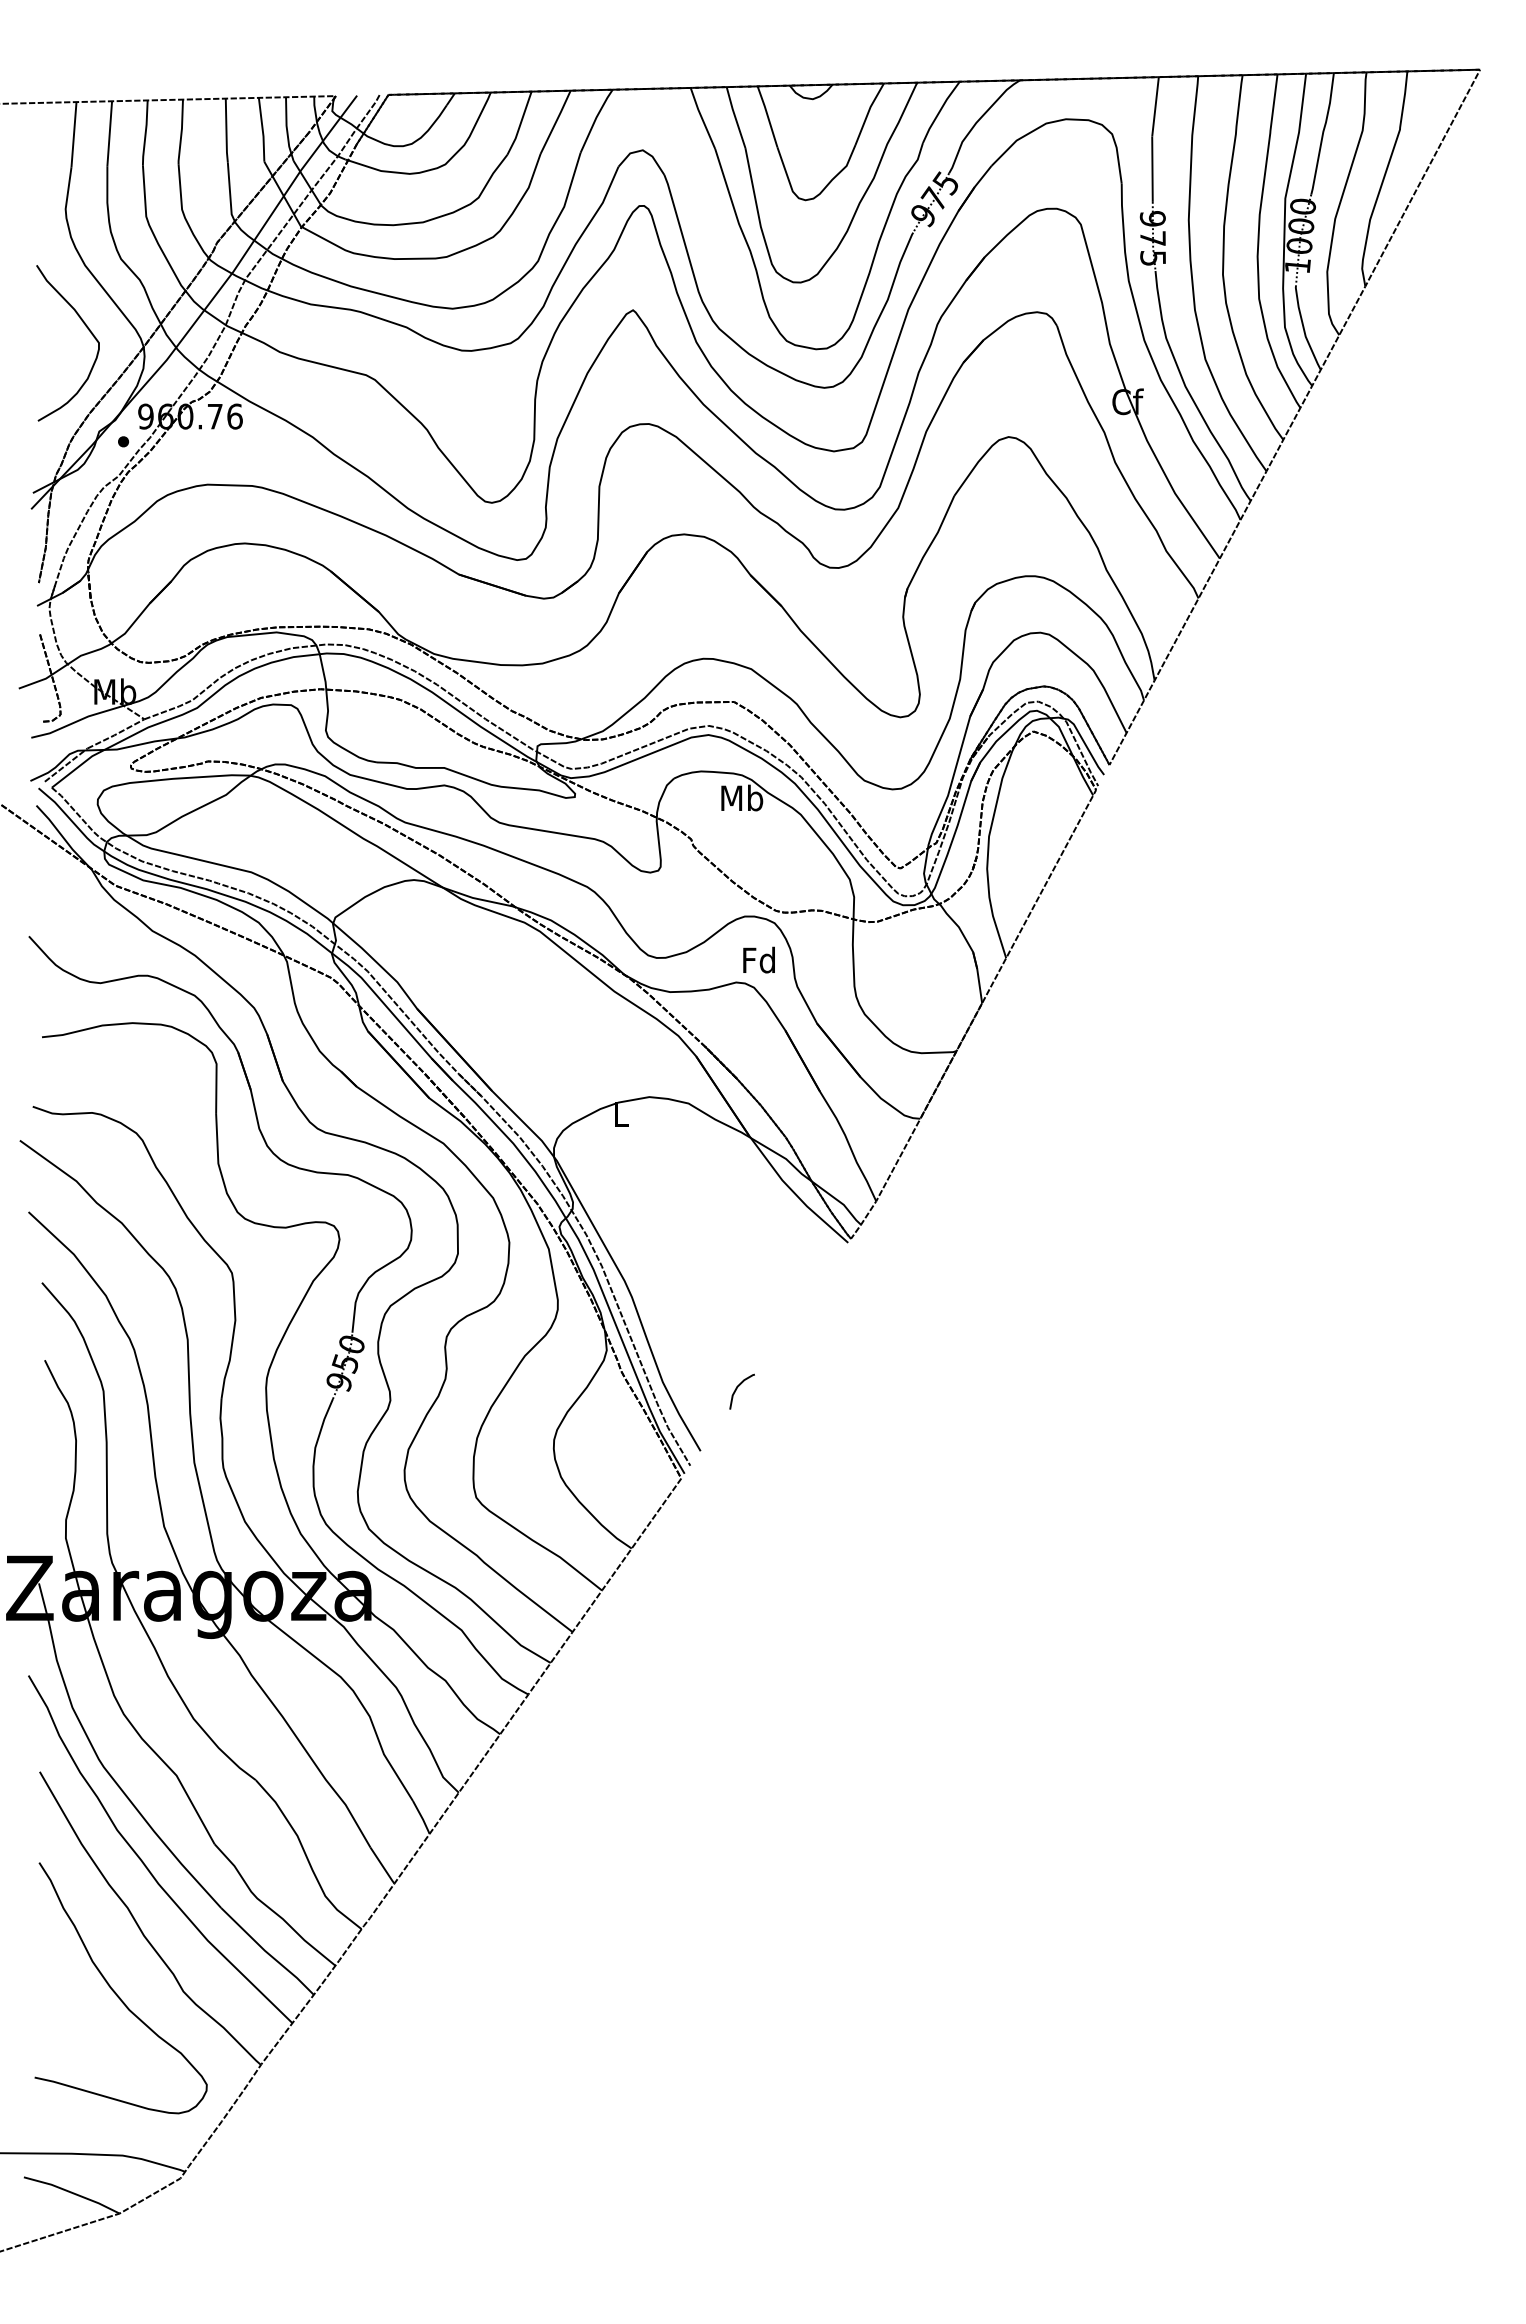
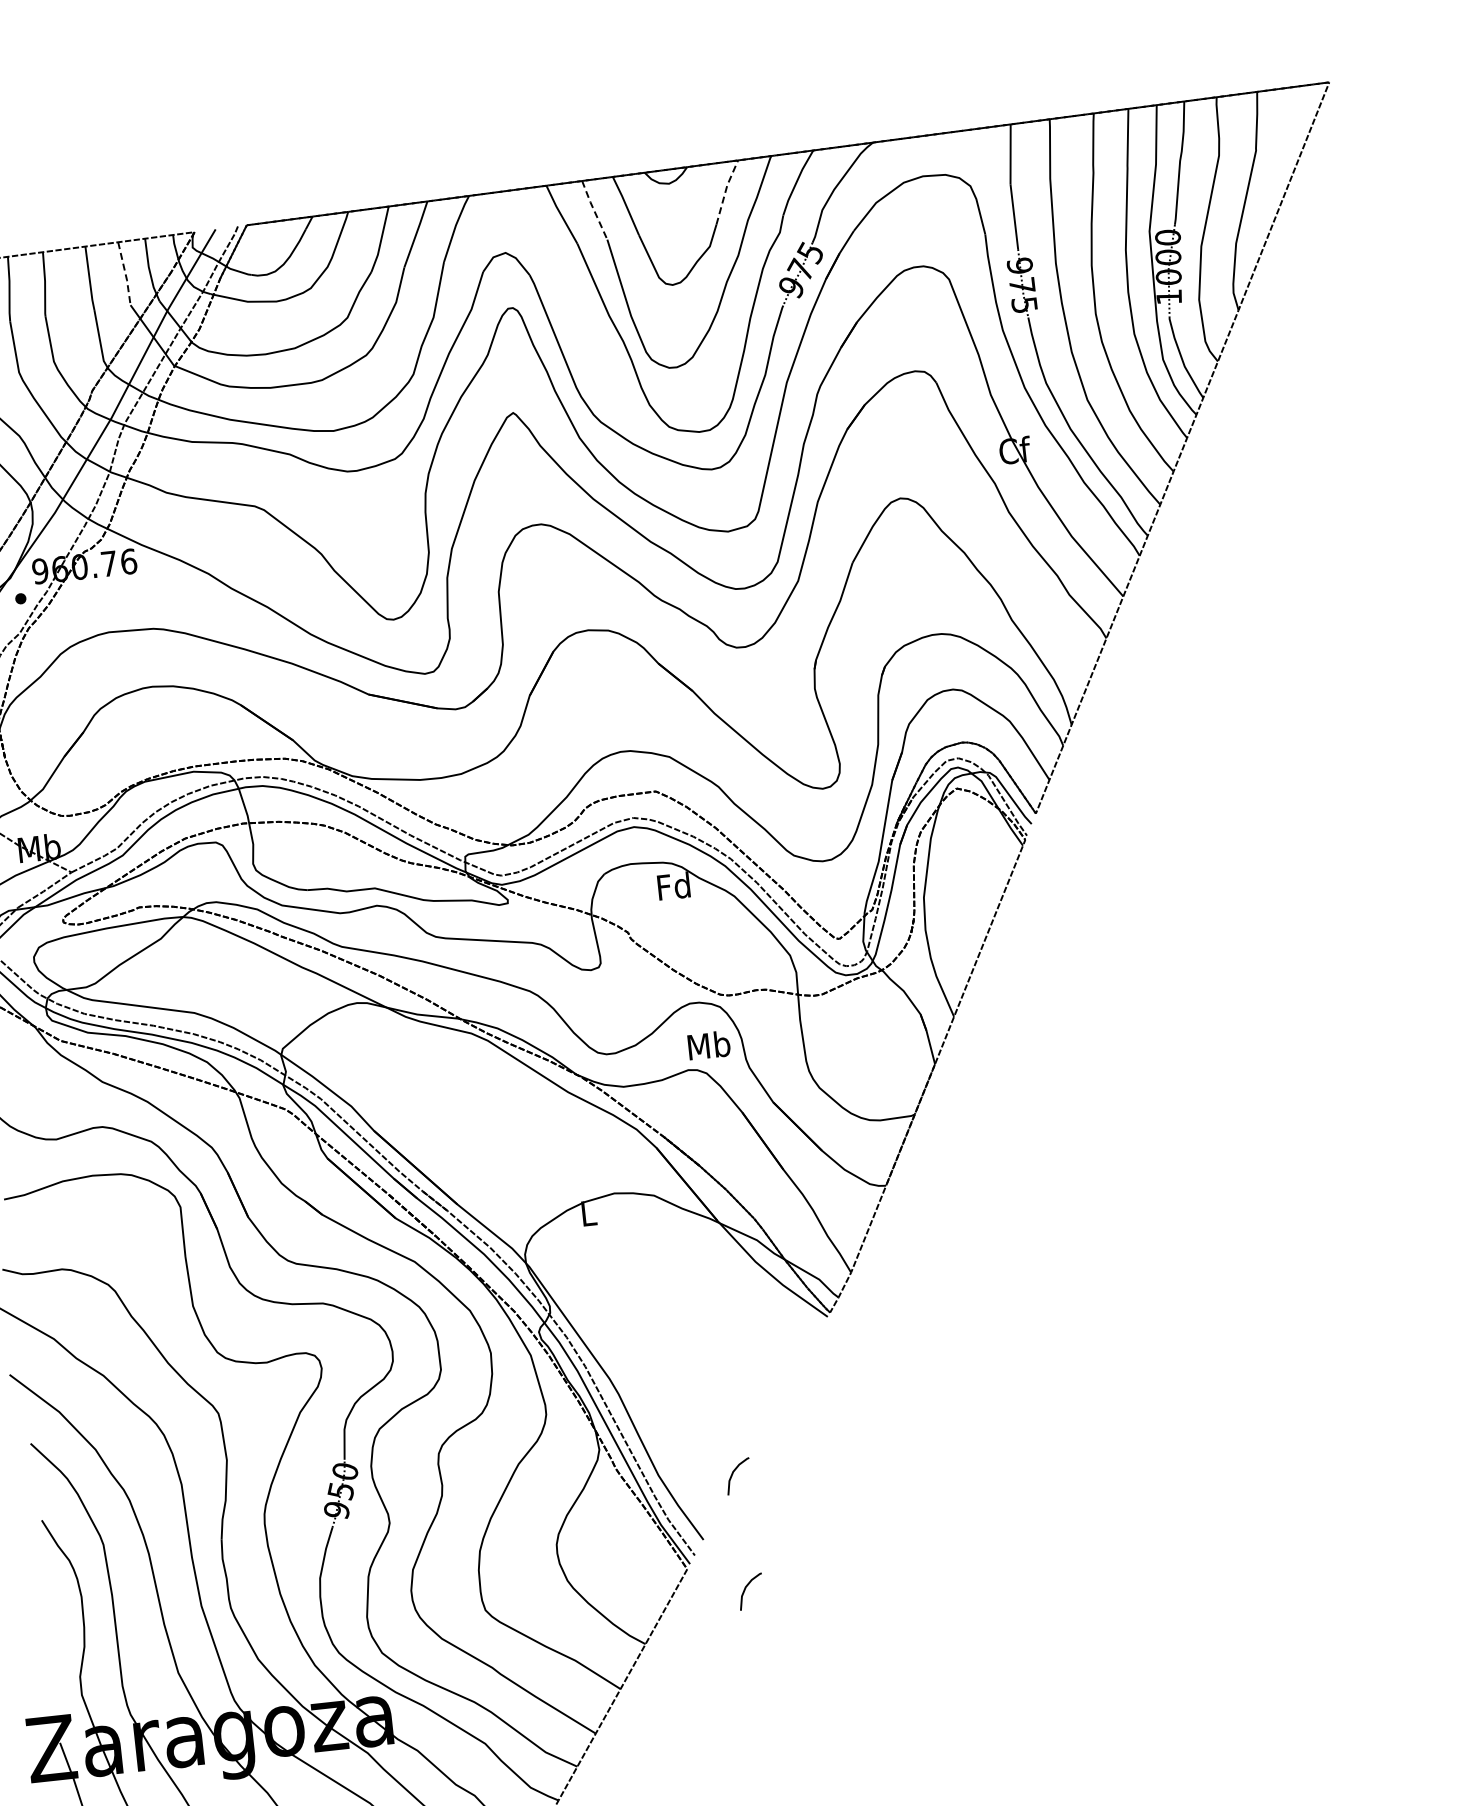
line: (868, 112) -> (725, 190), solid -> dashed
line: (735, 117) -> (594, 210), solid -> dashed
line: (262, 130) -> (125, 274), solid -> dashed
text: (742, 797) -> (674, 885), Mb -> Fd
text: (759, 959) -> (708, 1044), Fd -> Mb
curve: (738, 1503) -> (746, 1587), added

